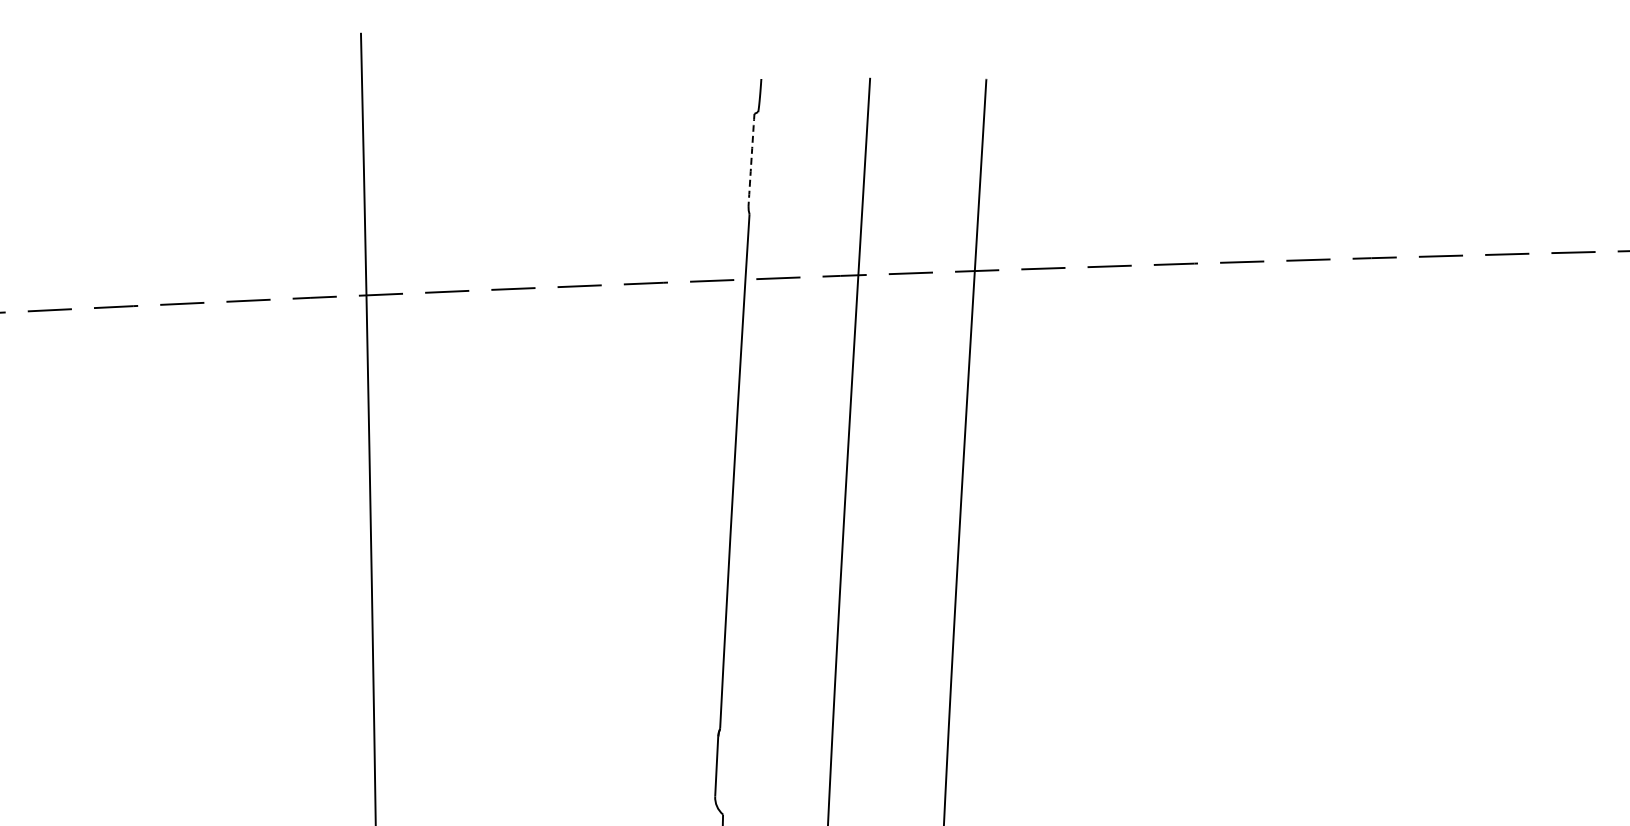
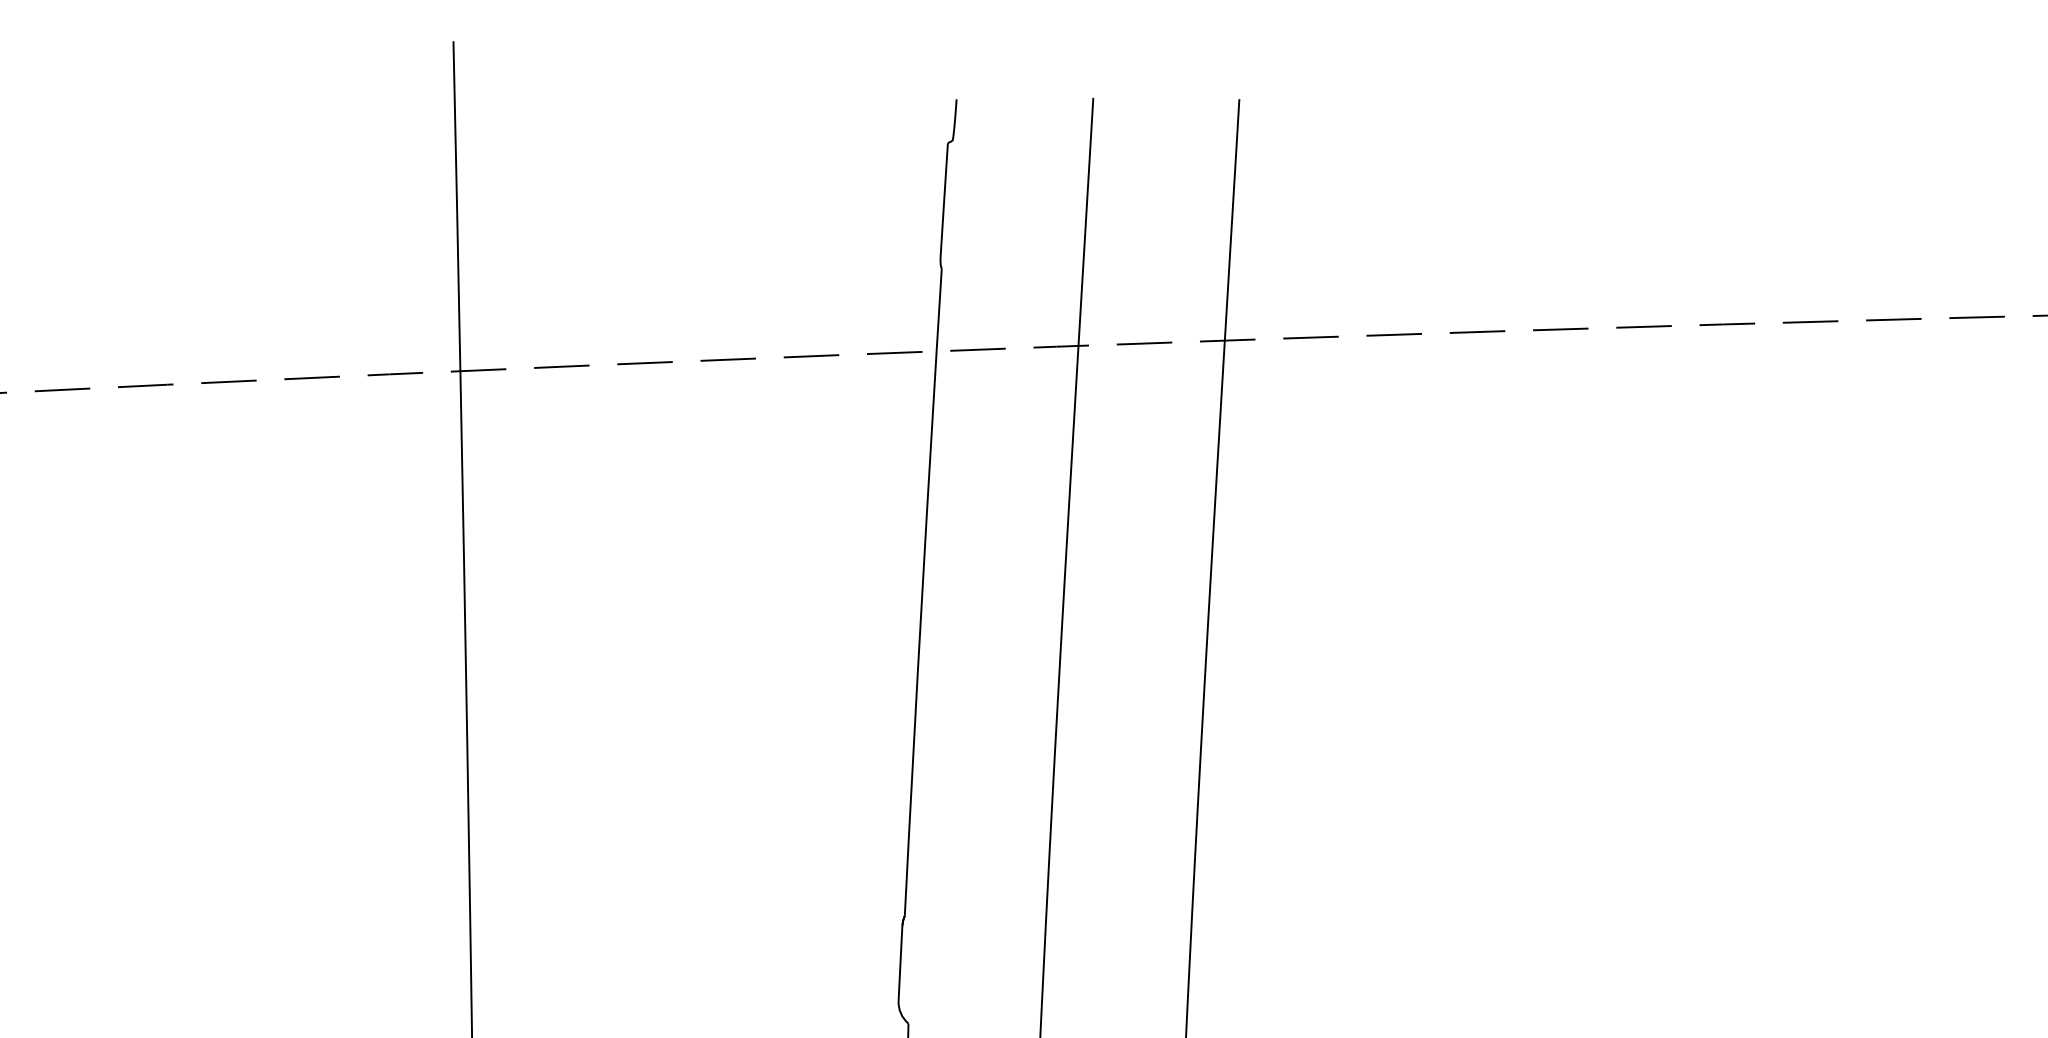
arc: (751, 159) -> (944, 200), dashed -> solid

